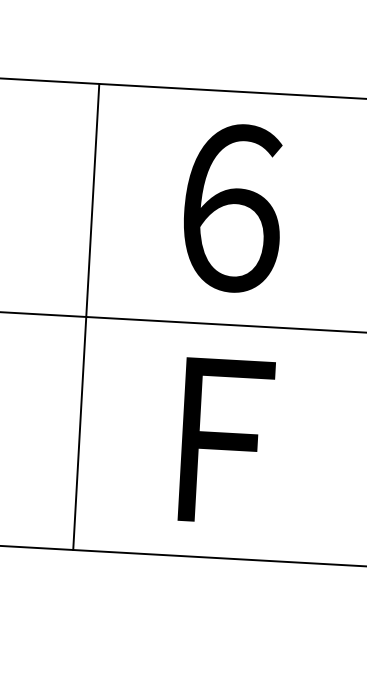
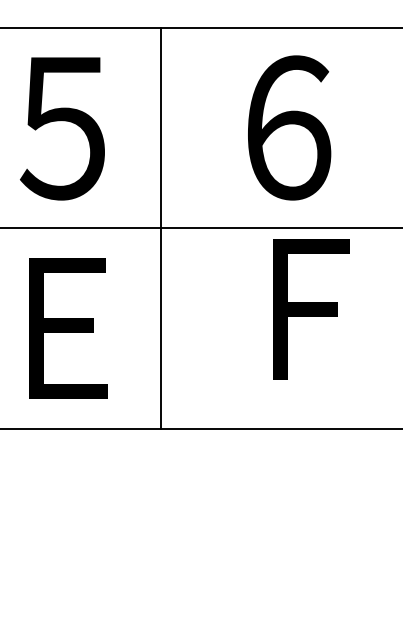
text: (232, 207) -> (289, 127), moved
line: (85, 317) -> (160, 228), moved
text: (226, 441) -> (311, 309), moved

